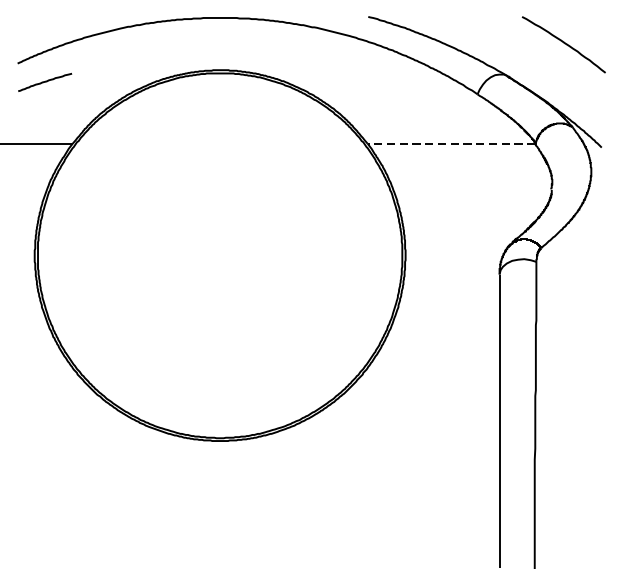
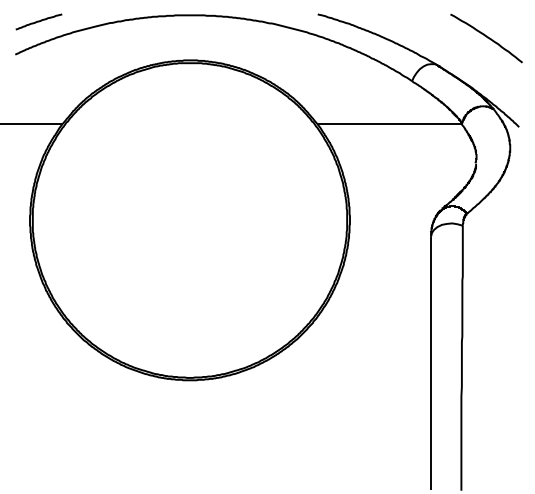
line: (44, 81) -> (38, 21), moved
line: (451, 143) -> (389, 123), dashed -> solid

